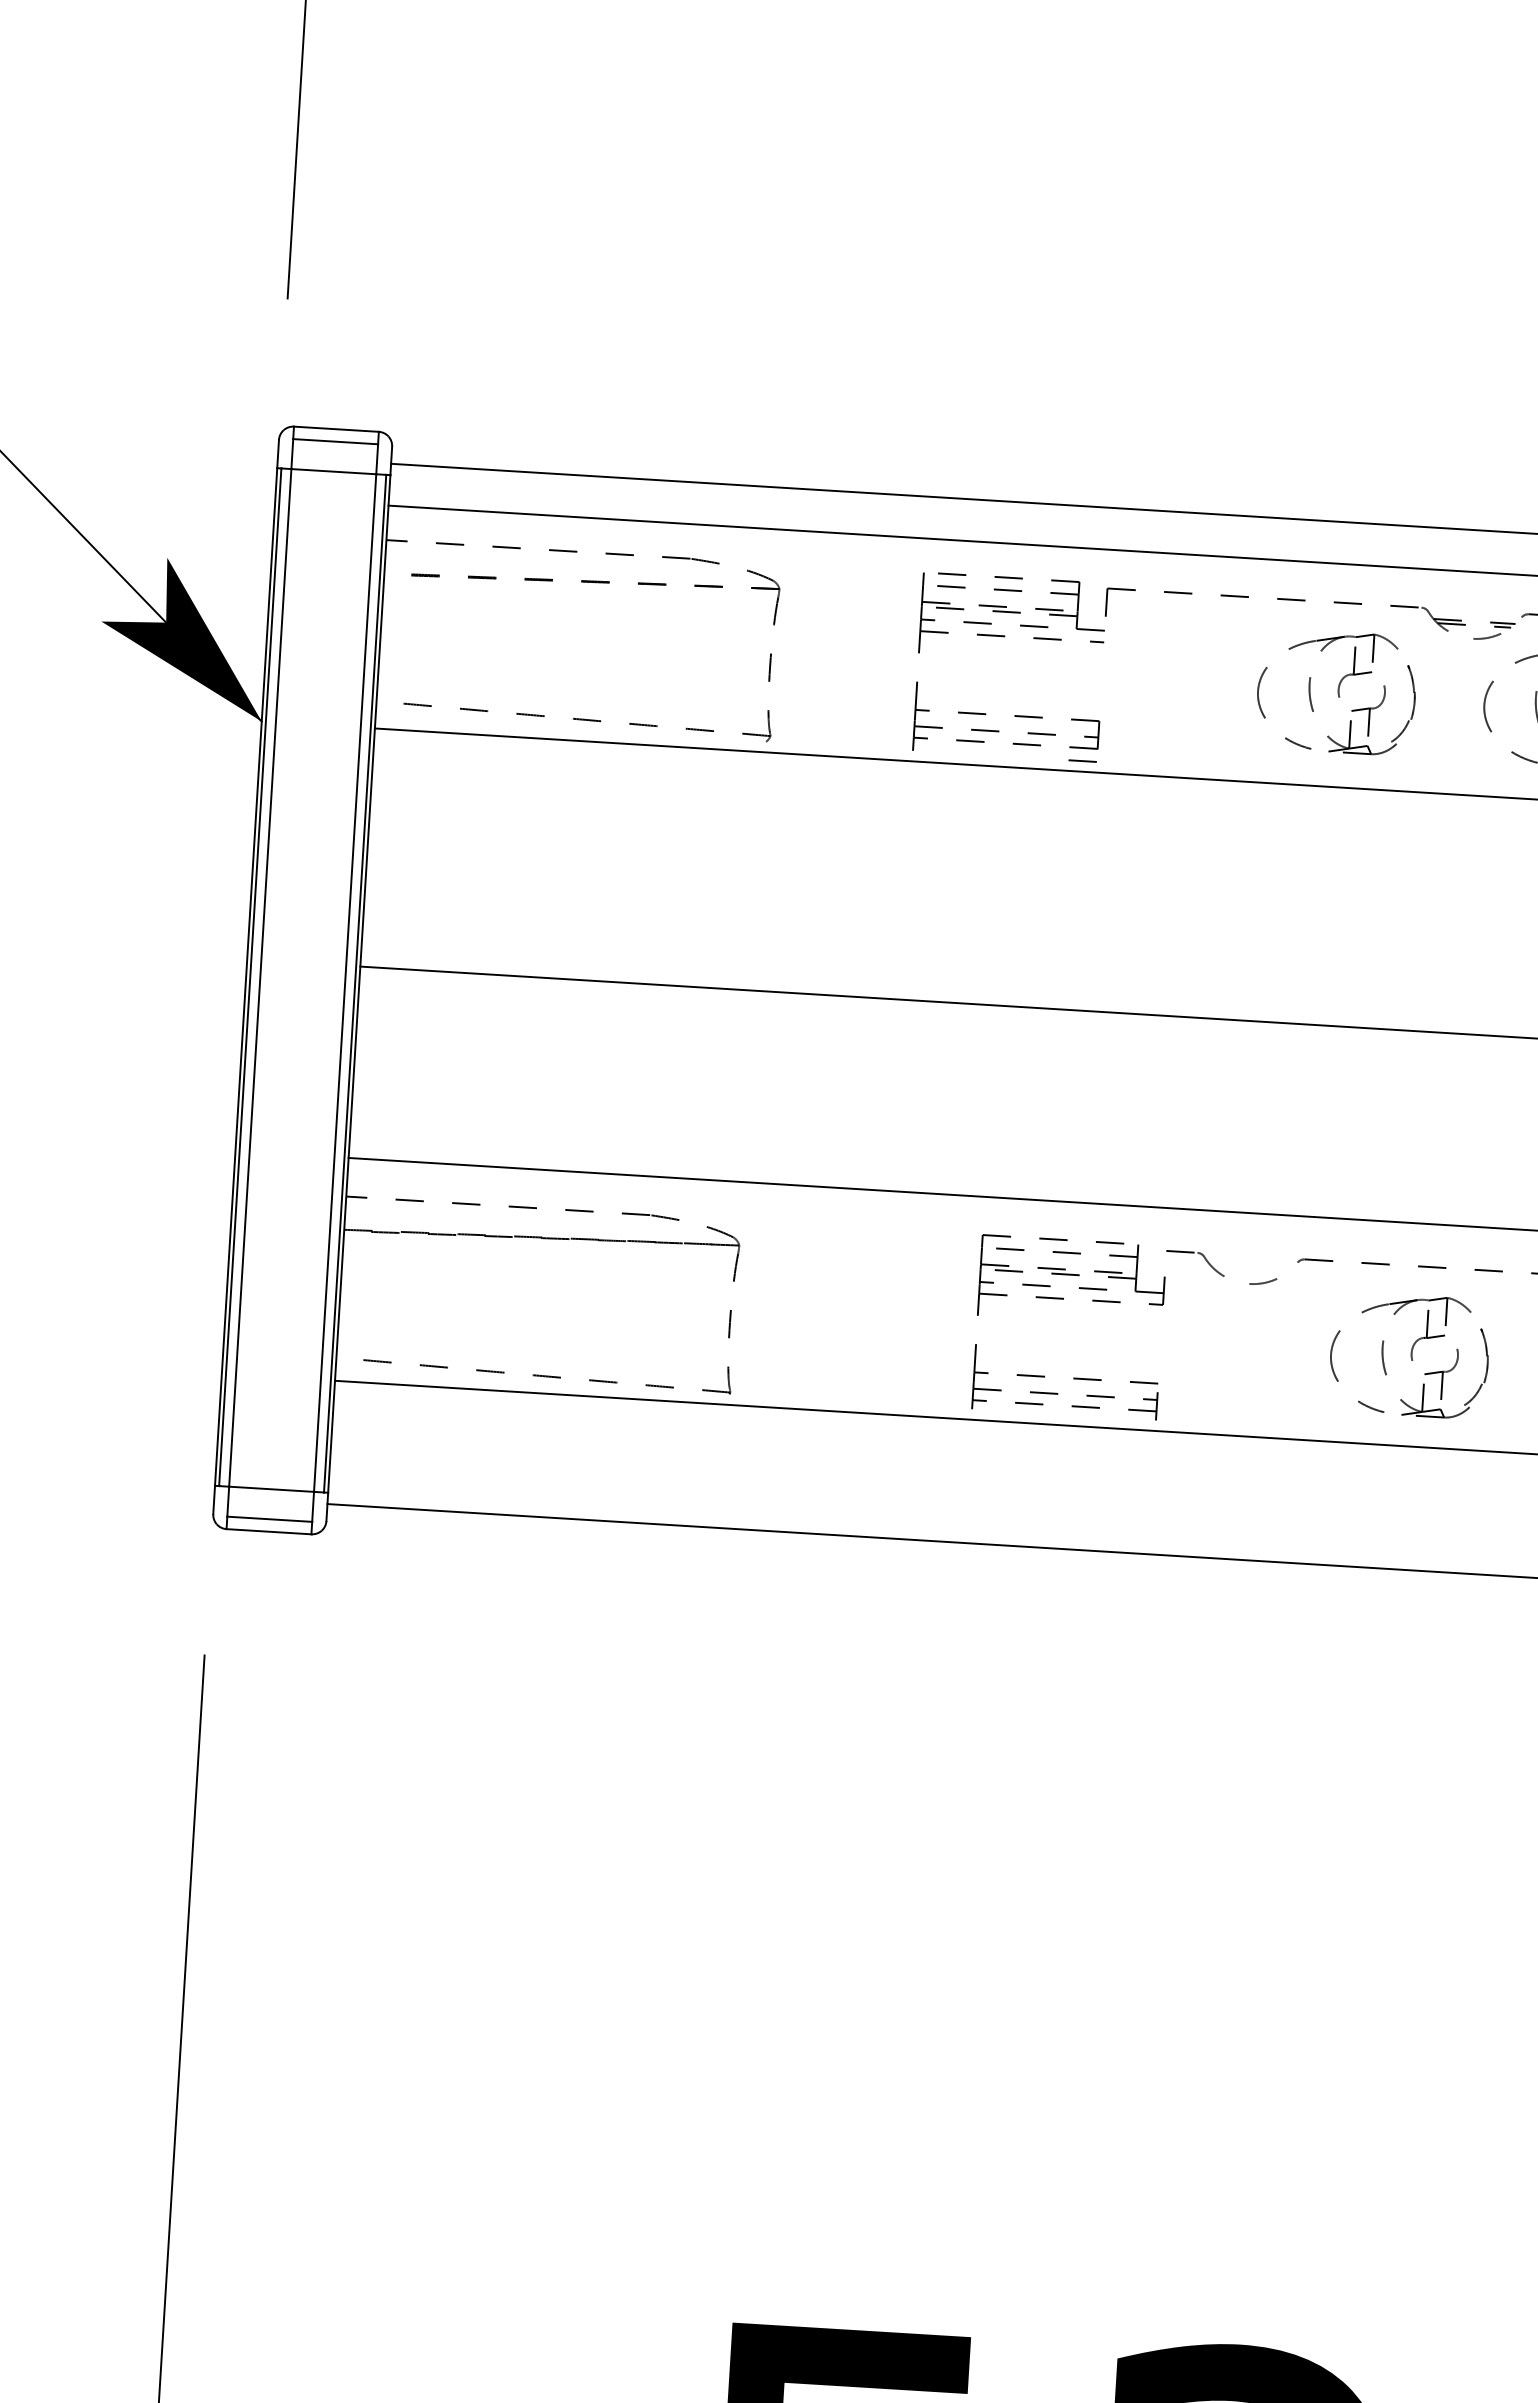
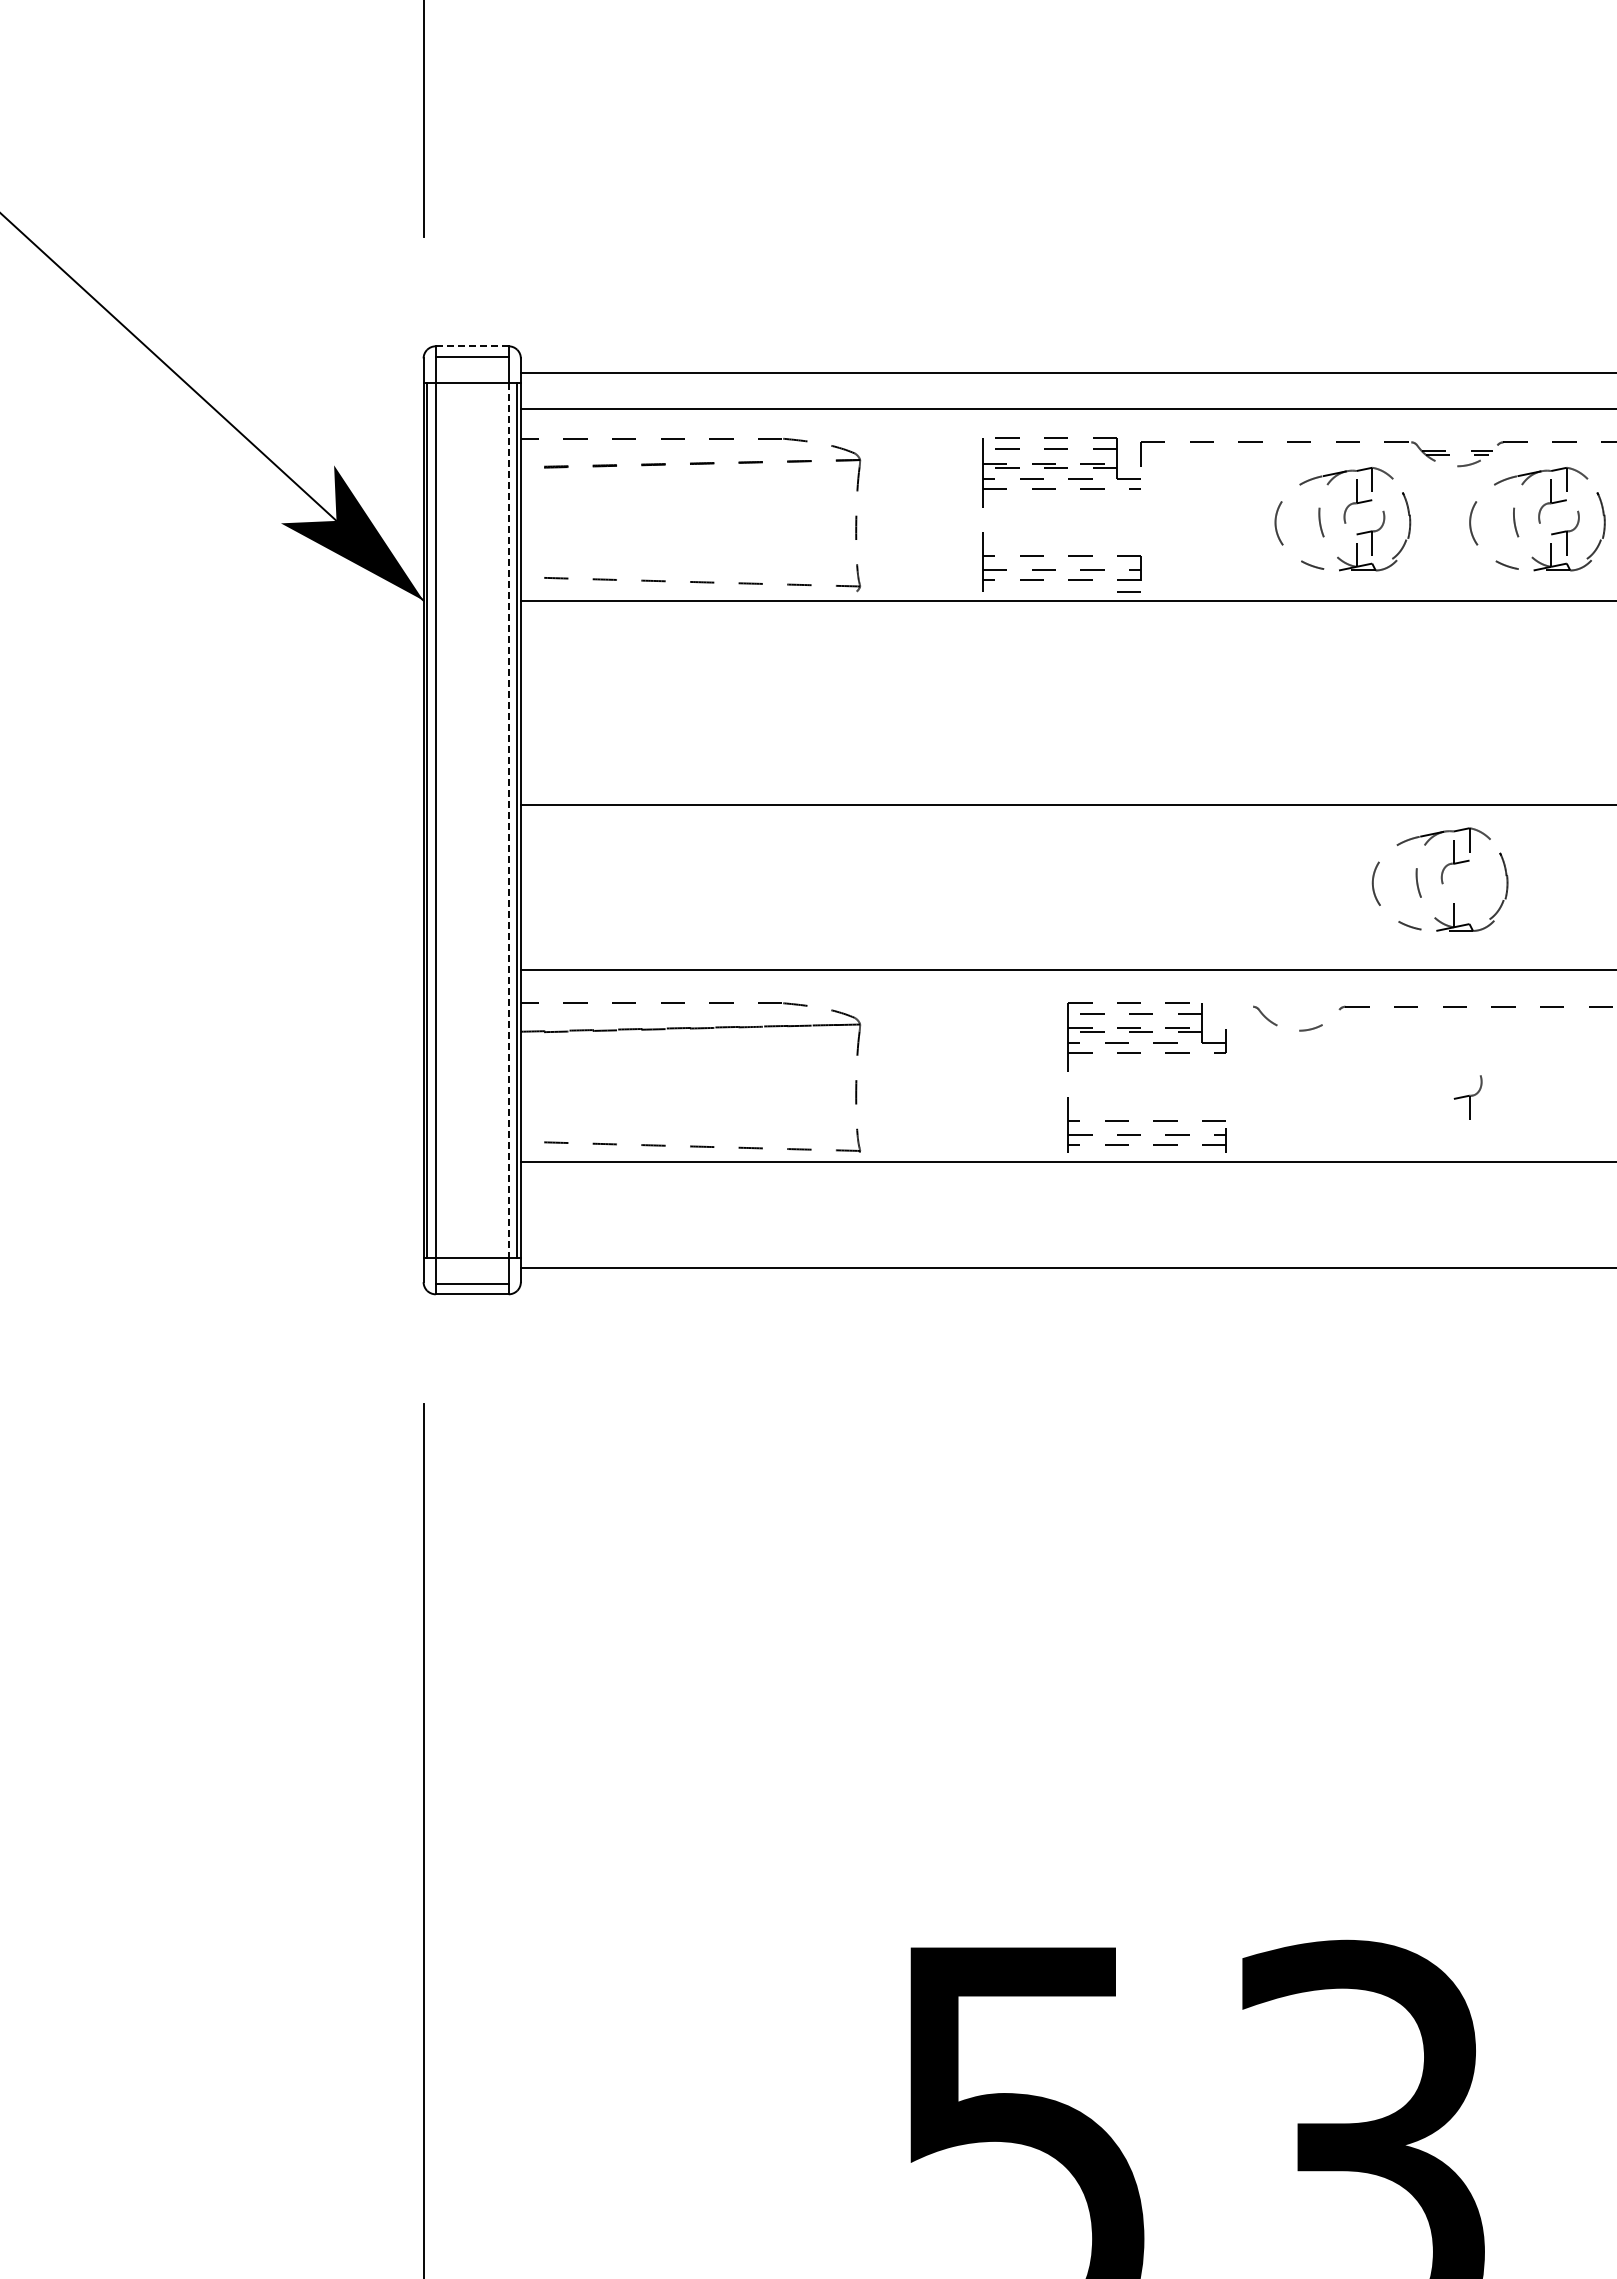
line: (336, 429) -> (472, 346), solid -> dashed
line: (344, 983) -> (508, 820), solid -> dashed
line: (1181, 1251) -> (1239, 1006), removed
part: (1408, 1355) -> (1439, 879), moved

